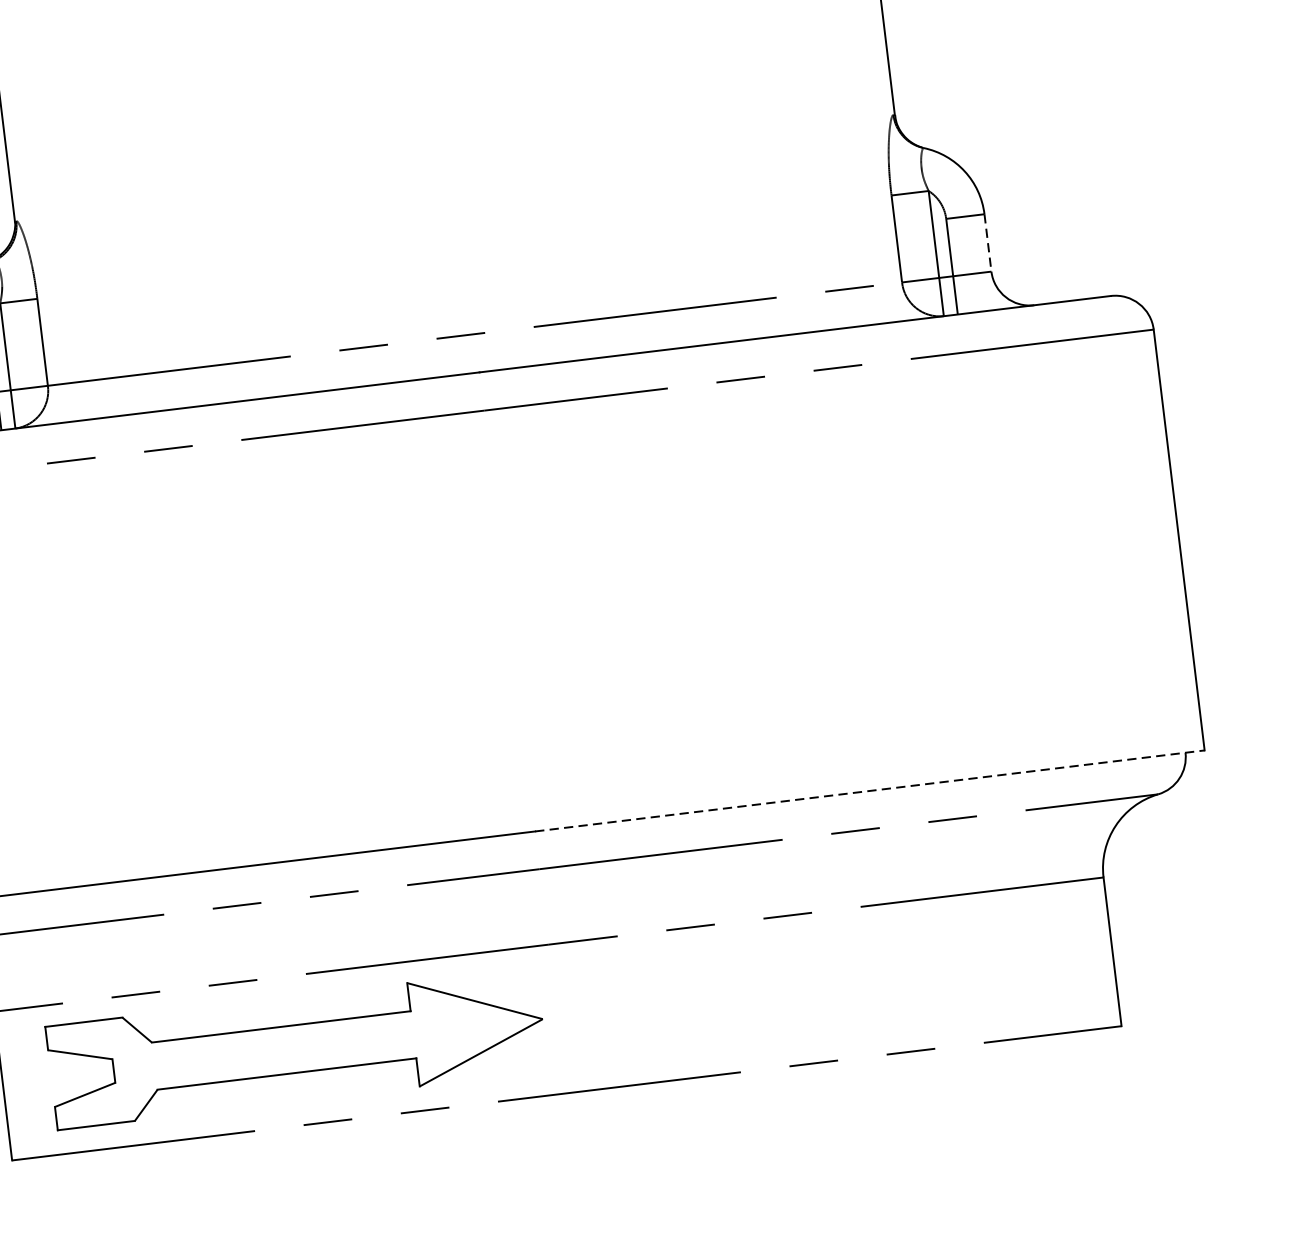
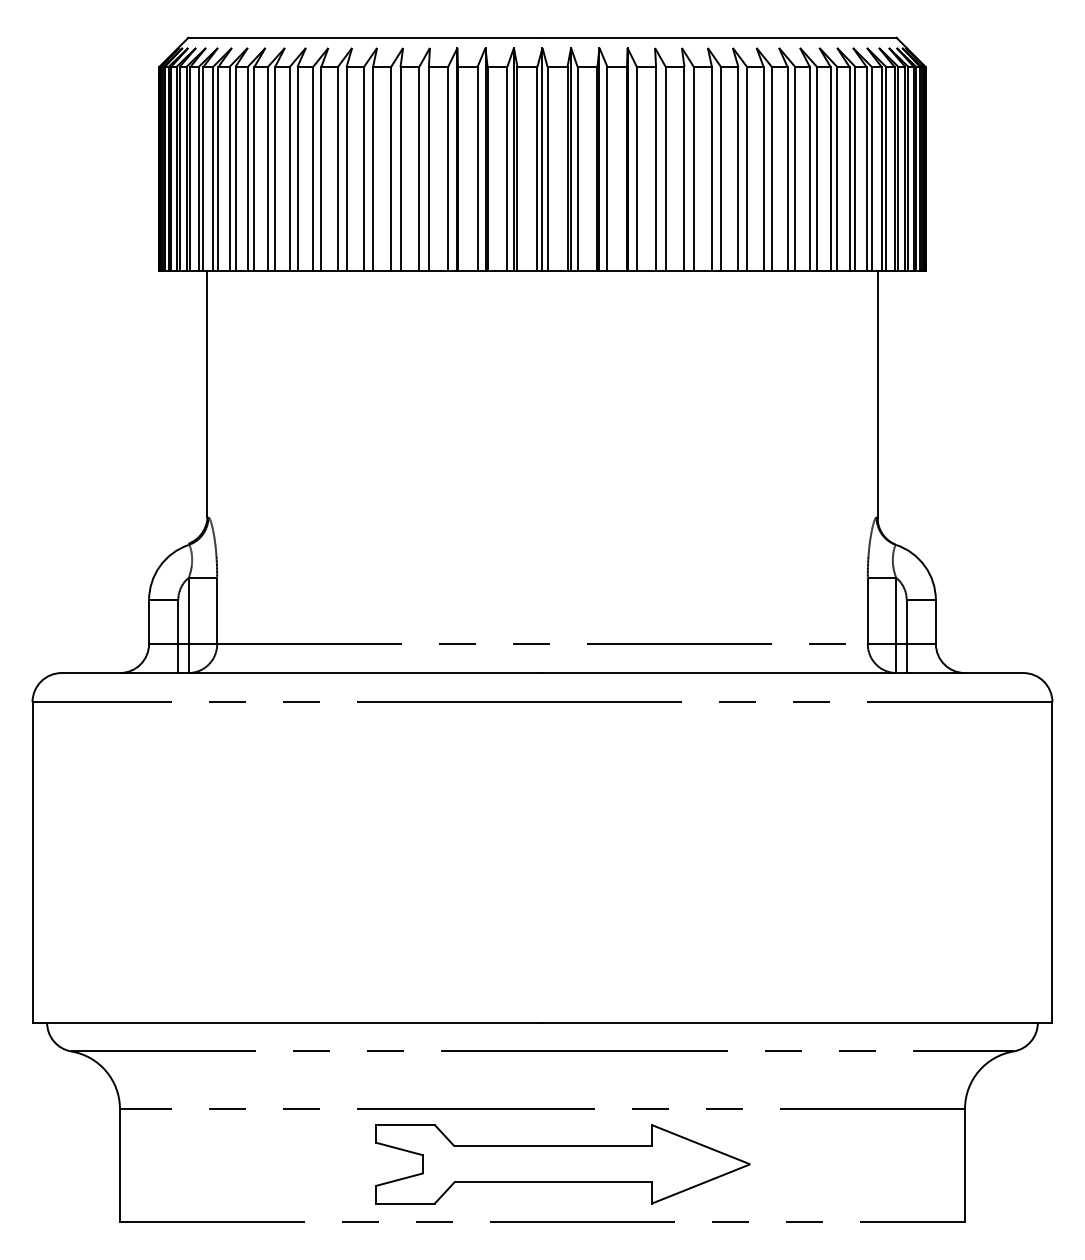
line: (987, 243) -> (935, 622), dashed -> solid
line: (869, 790) -> (797, 1022), dashed -> solid
part: (296, 1049) -> (562, 1164), moved

